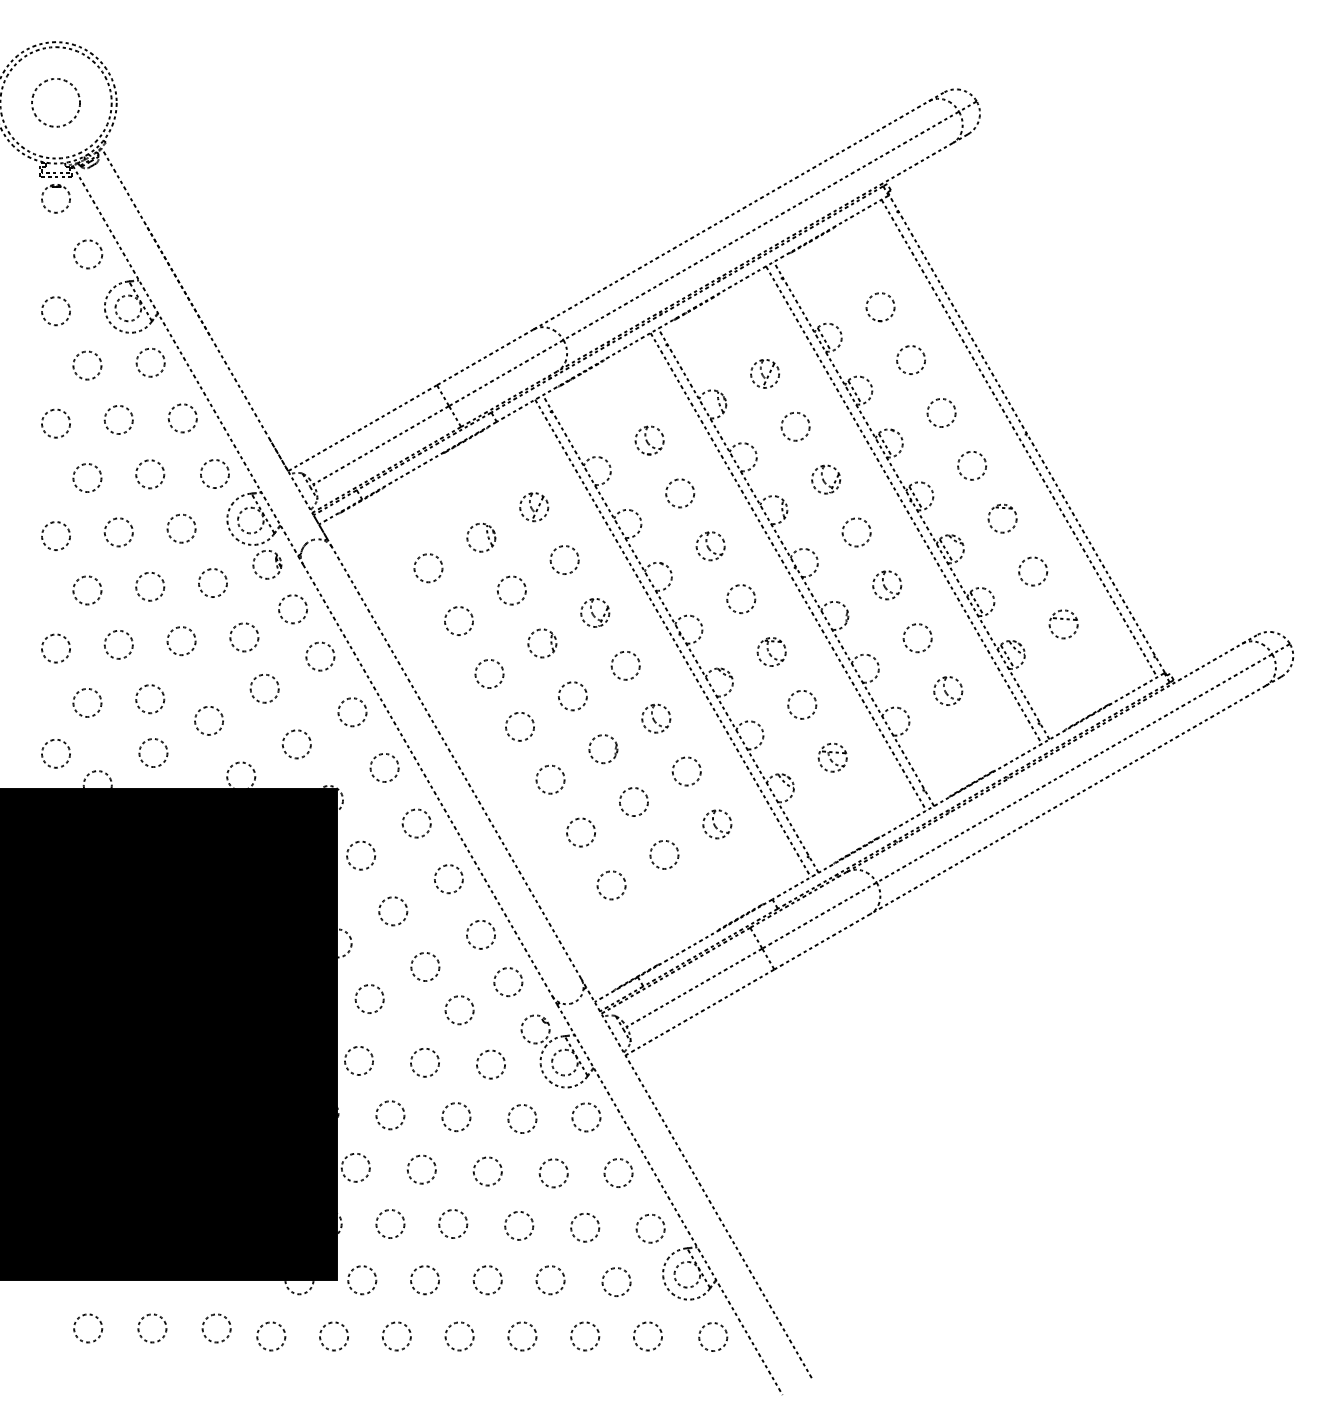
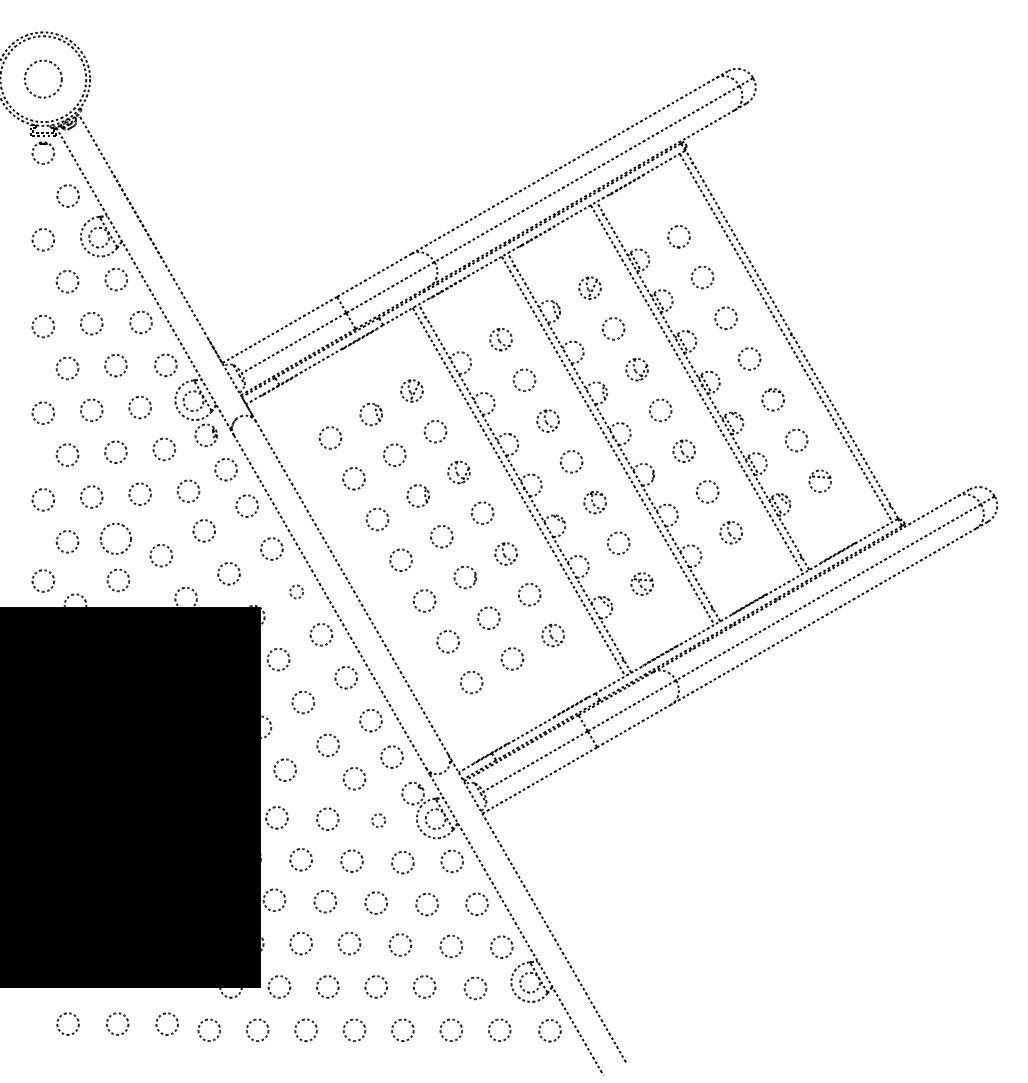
circle: (150, 699) -> (116, 539), size x1.4
circle: (384, 767) -> (296, 591), size x0.6
circle: (490, 1064) -> (378, 820), size x0.6

